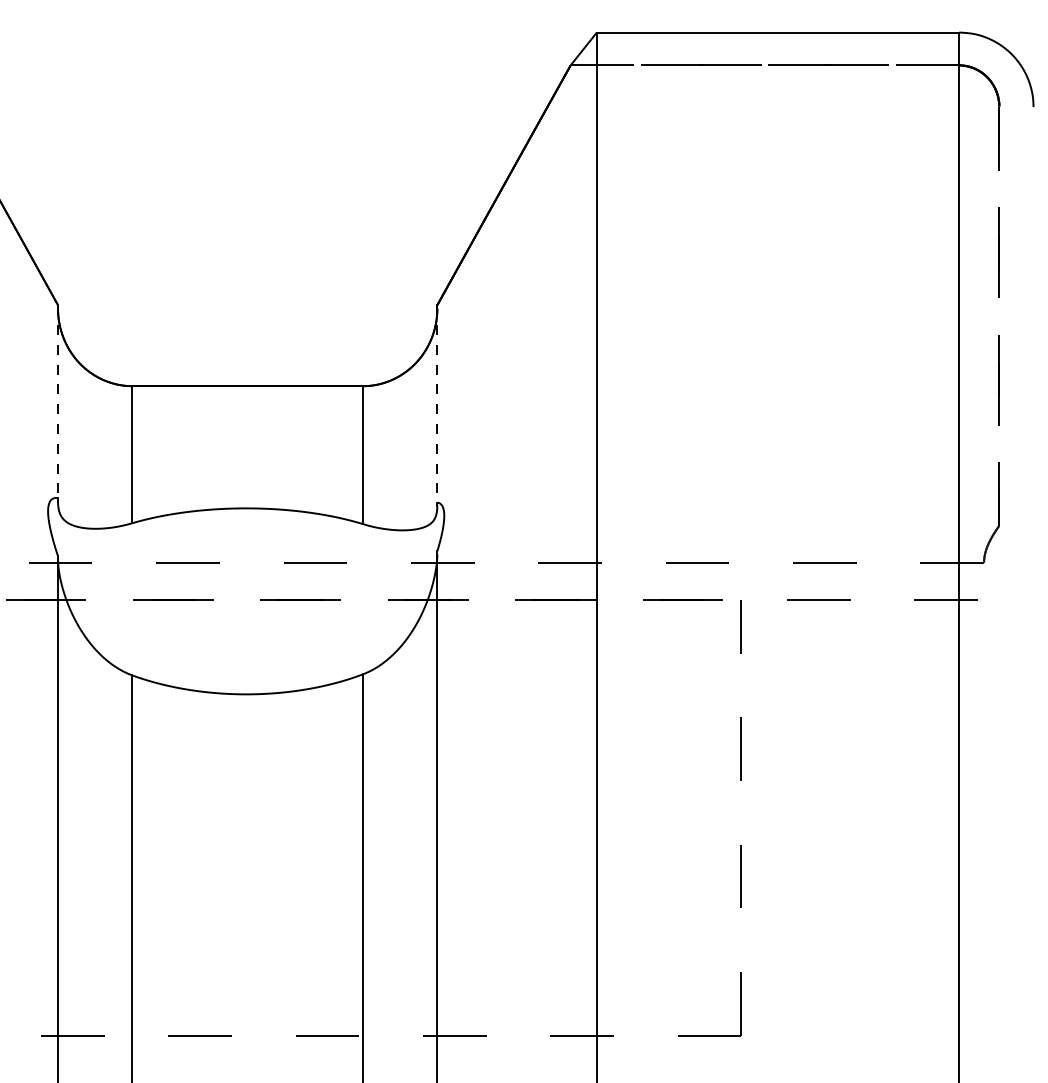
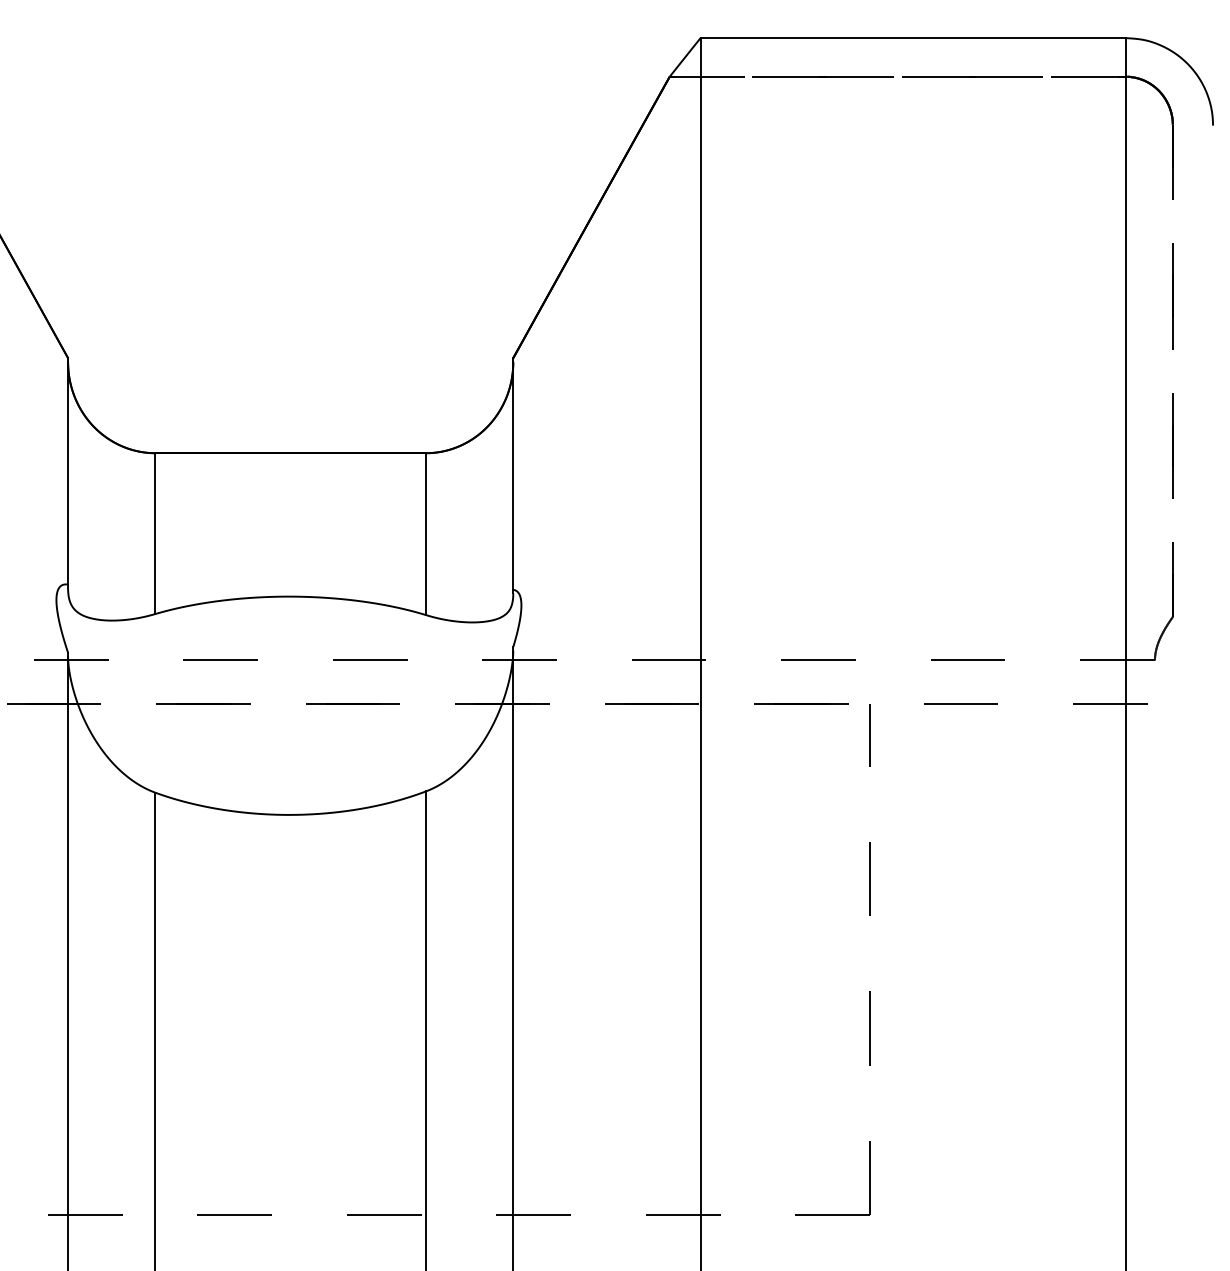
line: (58, 401) -> (68, 471), dashed -> solid
line: (437, 403) -> (513, 473), dashed -> solid

